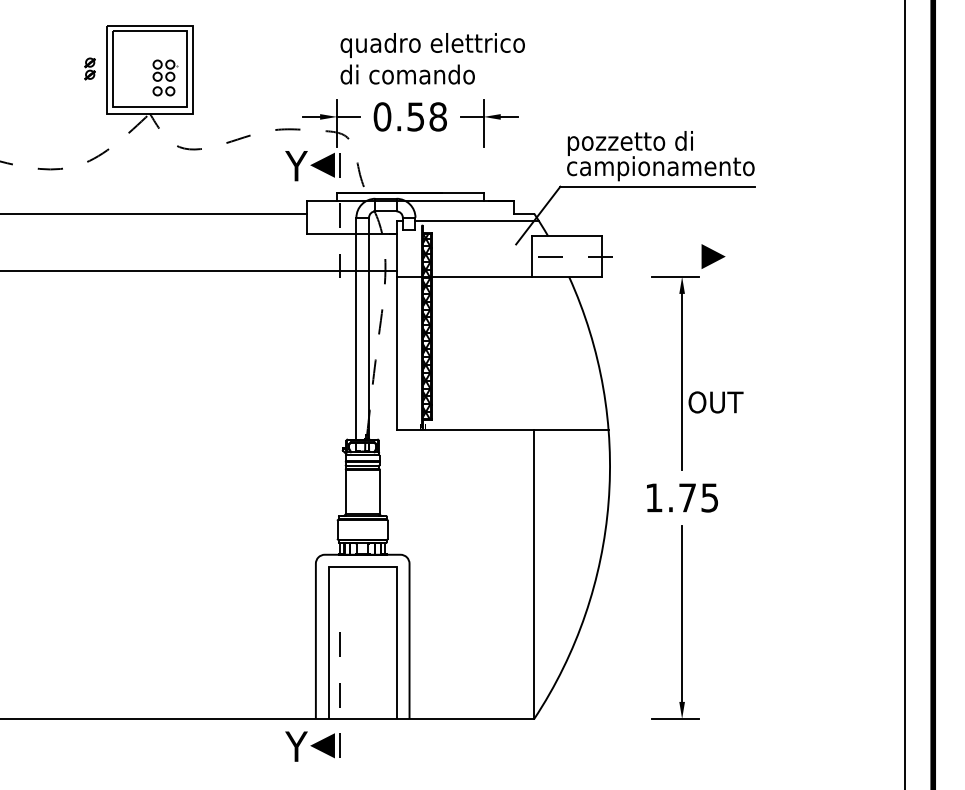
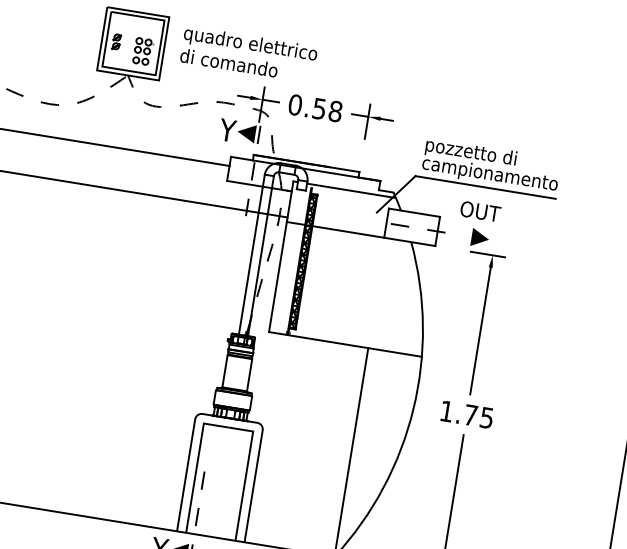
text: (432, 58) -> (248, 54), moved
part: (89, 68) -> (116, 41), moved
line: (713, 256) -> (480, 238), moved
text: (715, 402) -> (480, 211), moved

